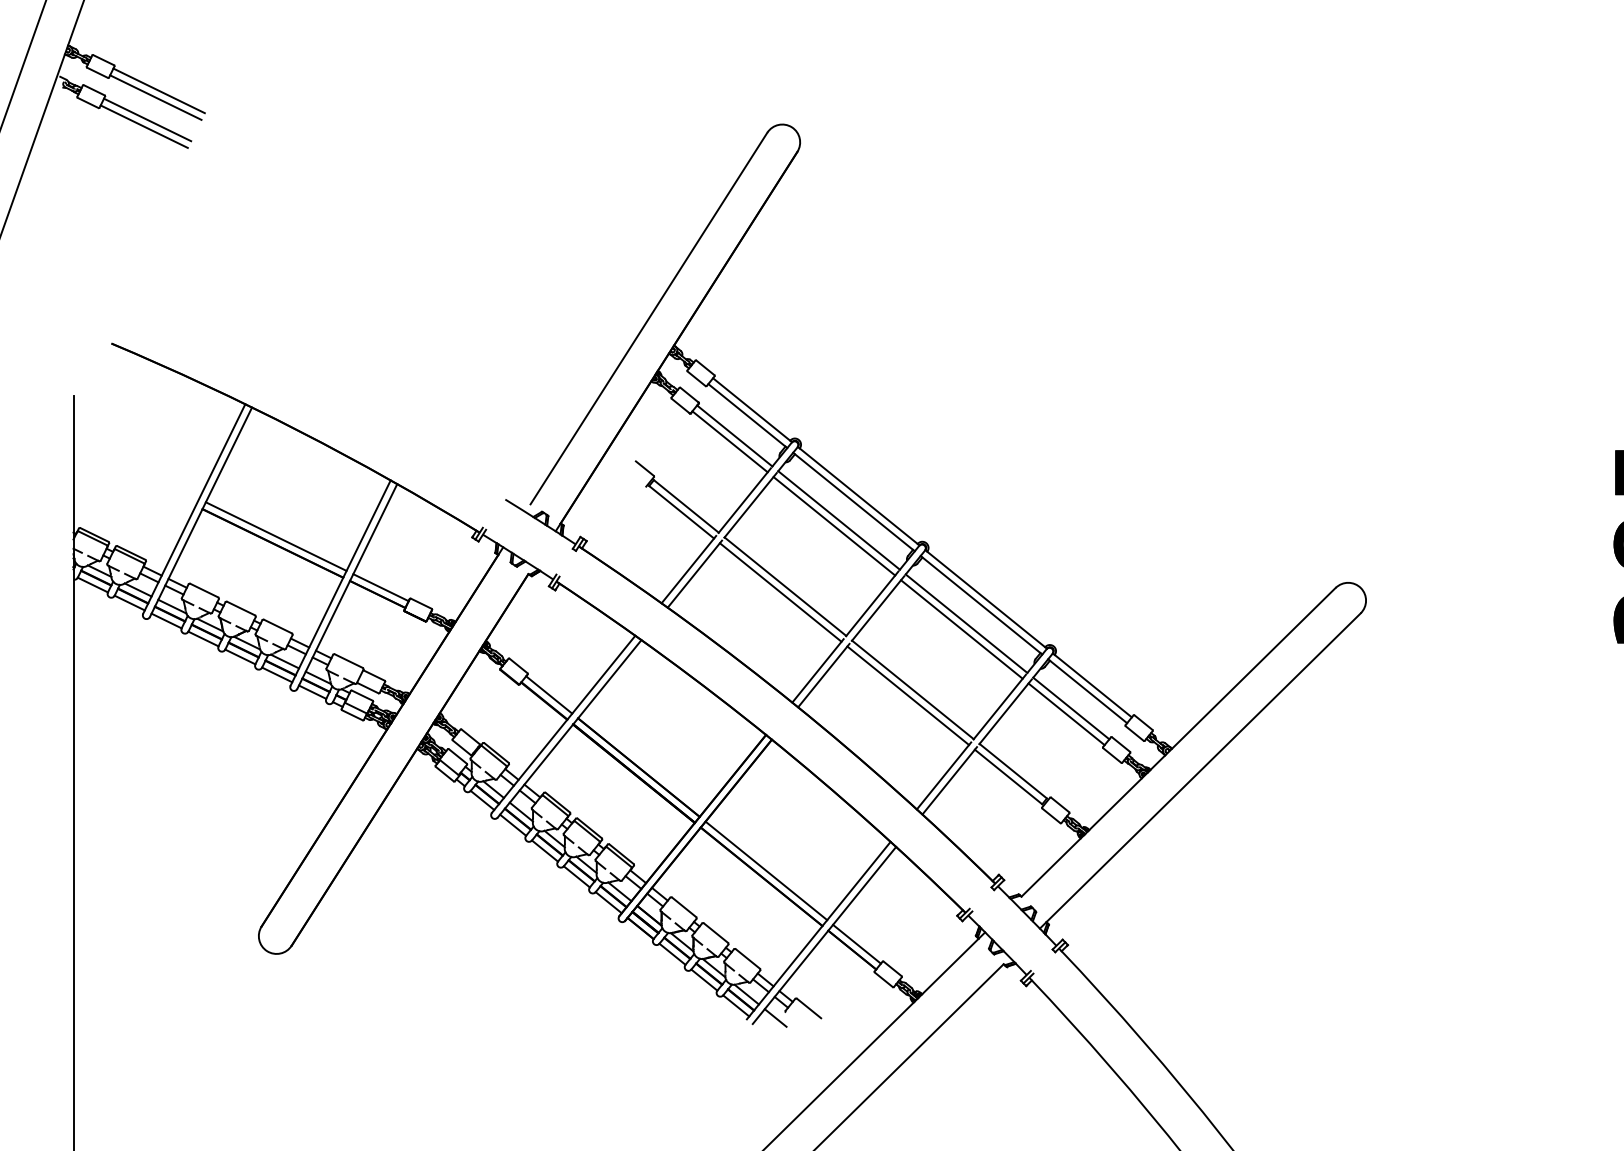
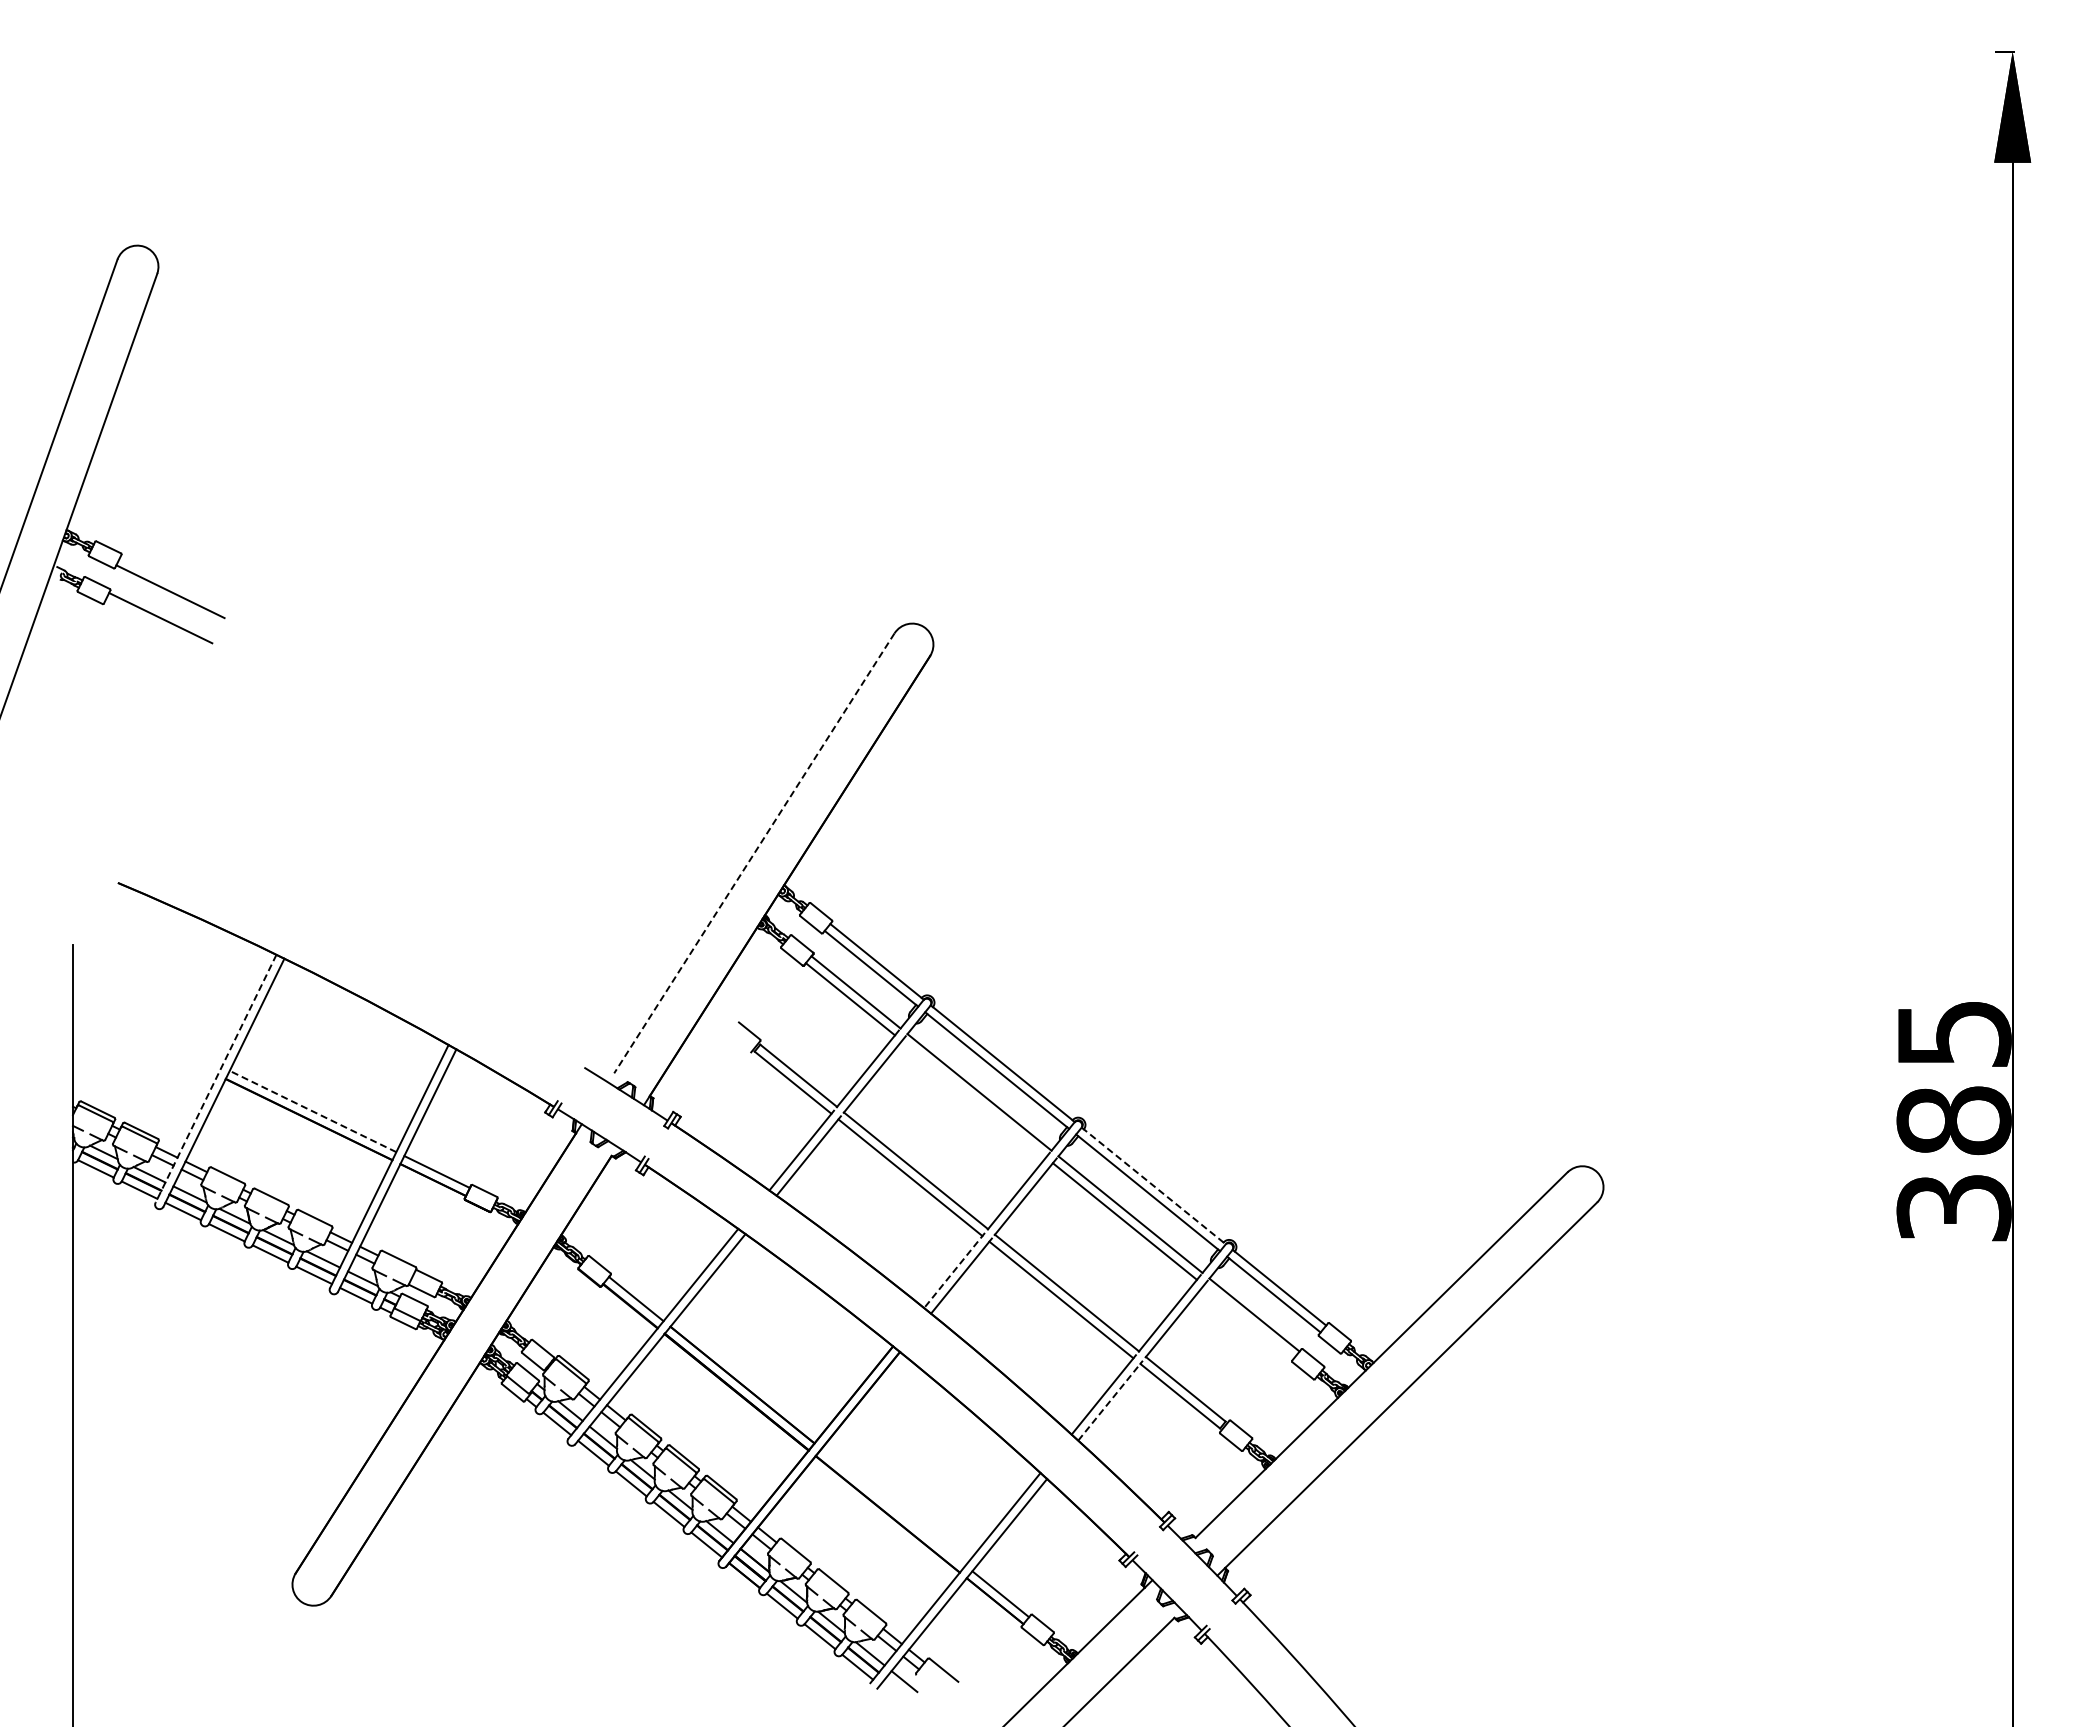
line: (159, 90) -> (174, 583), removed
line: (144, 127) -> (156, 626), removed
line: (649, 318) -> (754, 853), solid -> dashed
line: (194, 508) -> (216, 1078), solid -> dashed
line: (833, 525) -> (973, 1098), removed
line: (276, 536) -> (313, 1111), solid -> dashed
line: (985, 599) -> (1153, 1185), solid -> dashed
line: (817, 670) -> (954, 1270), solid -> dashed
line: (1066, 713) -> (1248, 1321), removed
line: (949, 780) -> (1110, 1400), solid -> dashed
line: (766, 871) -> (893, 1507), removed

